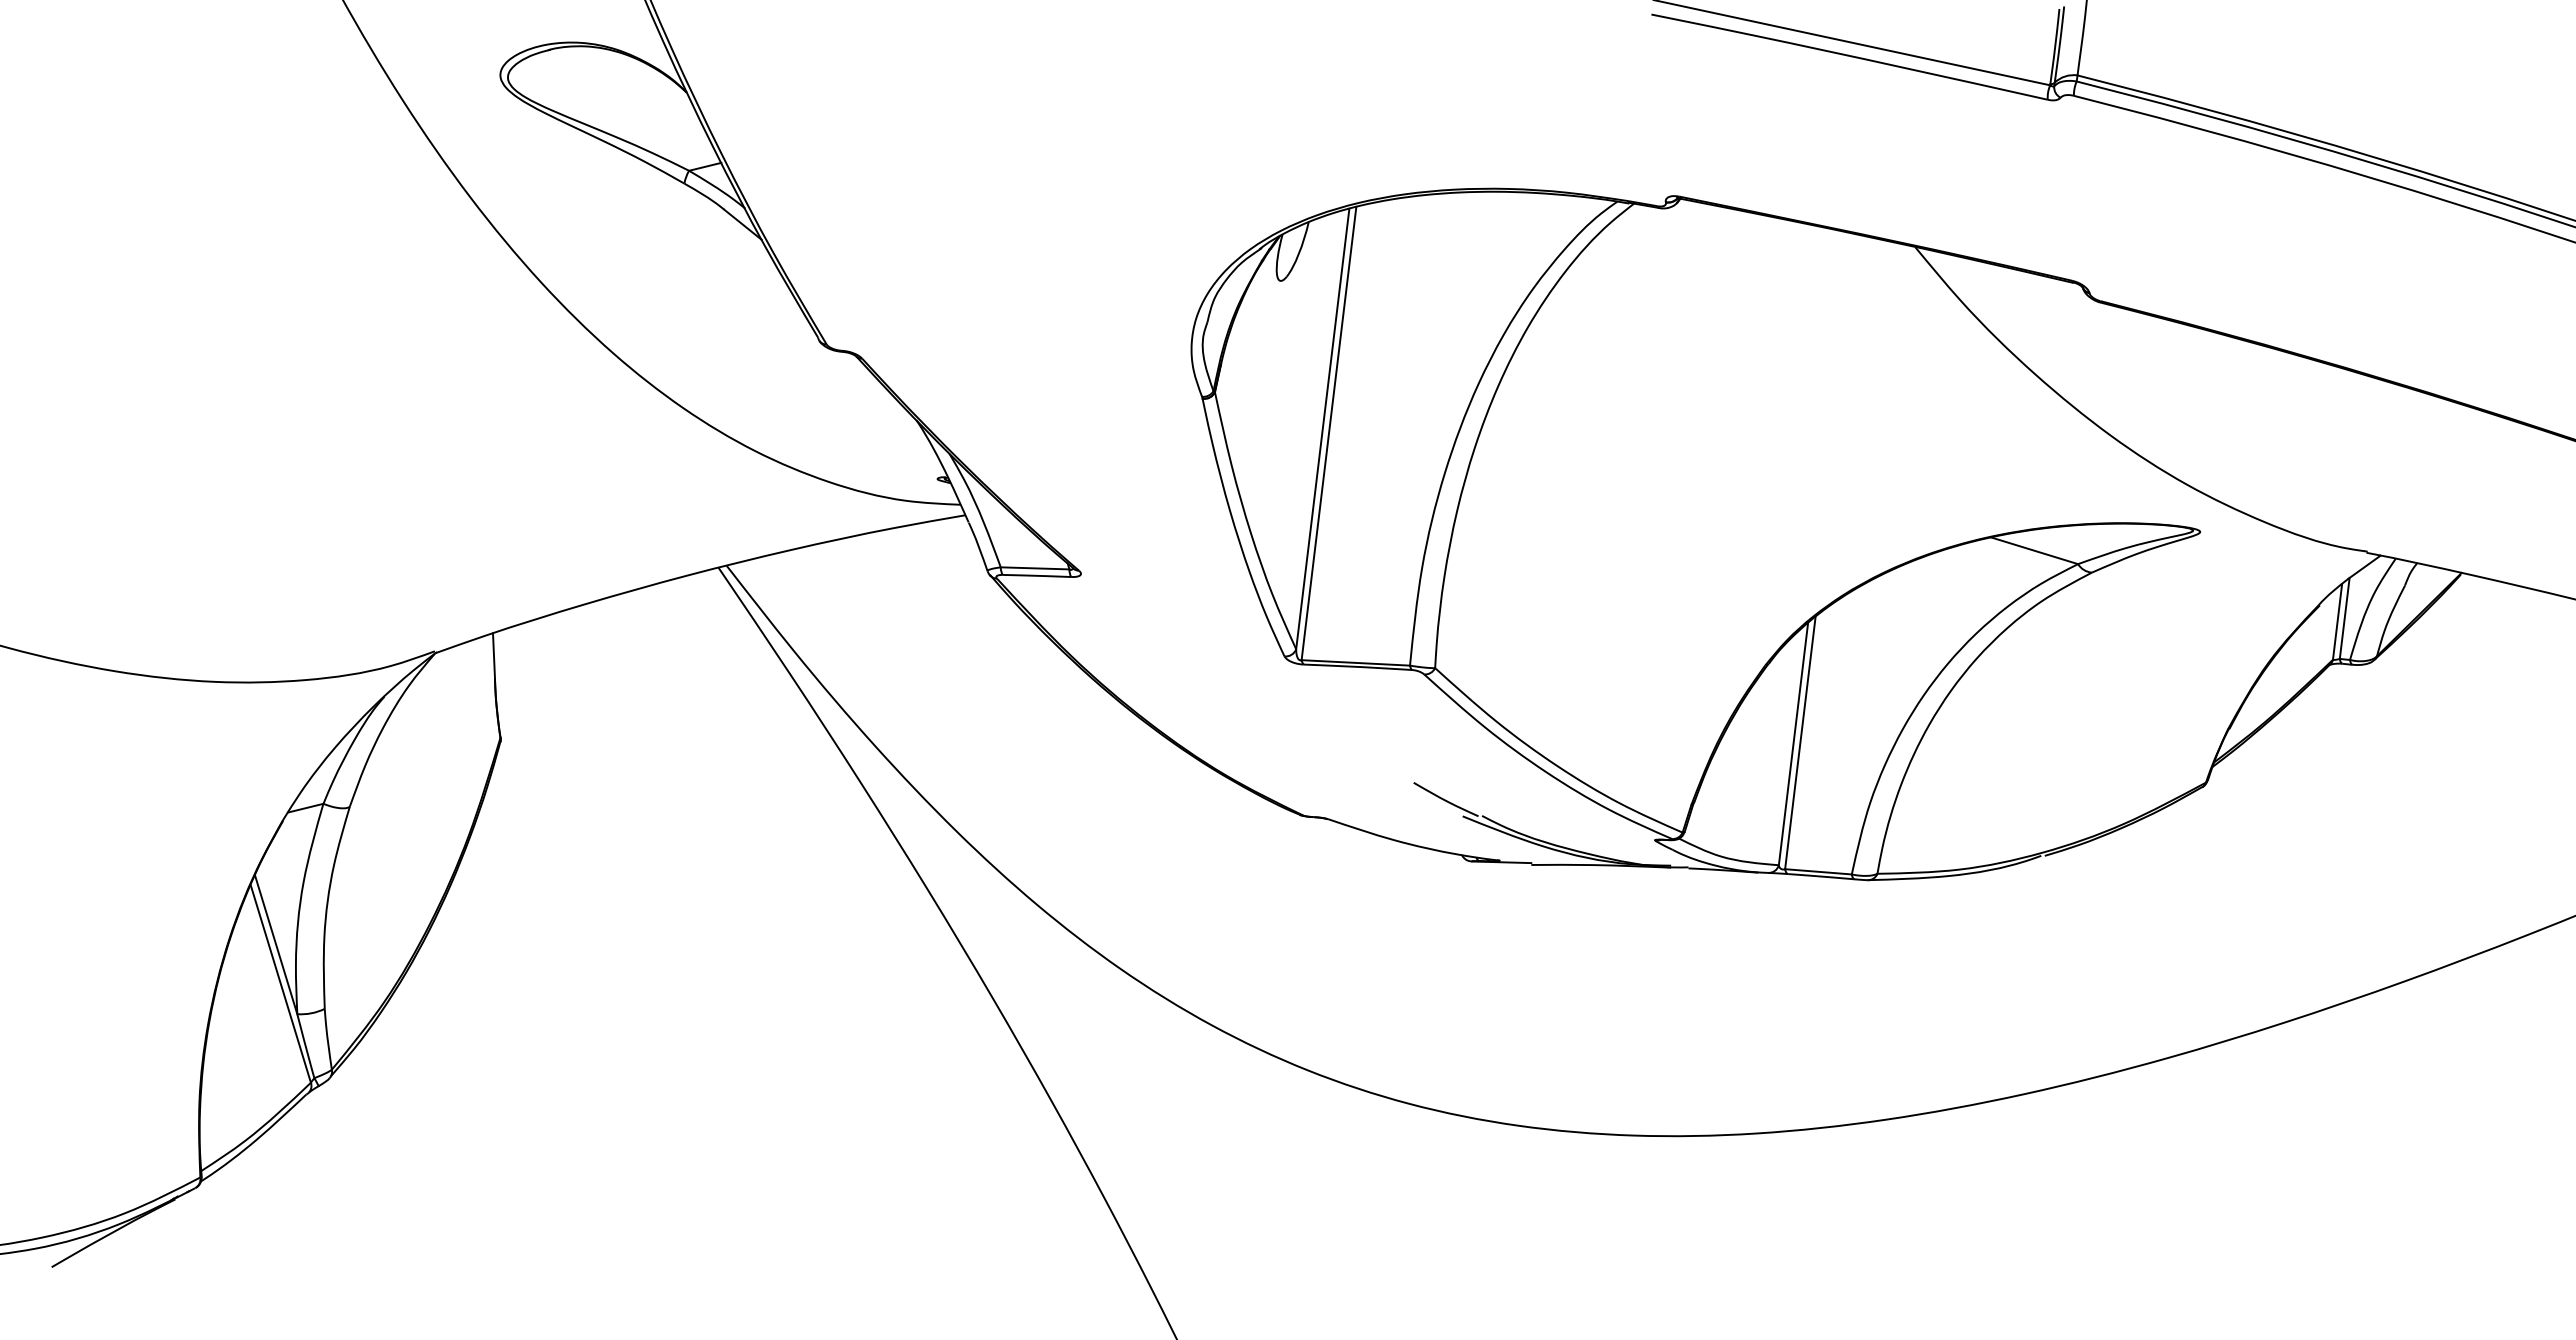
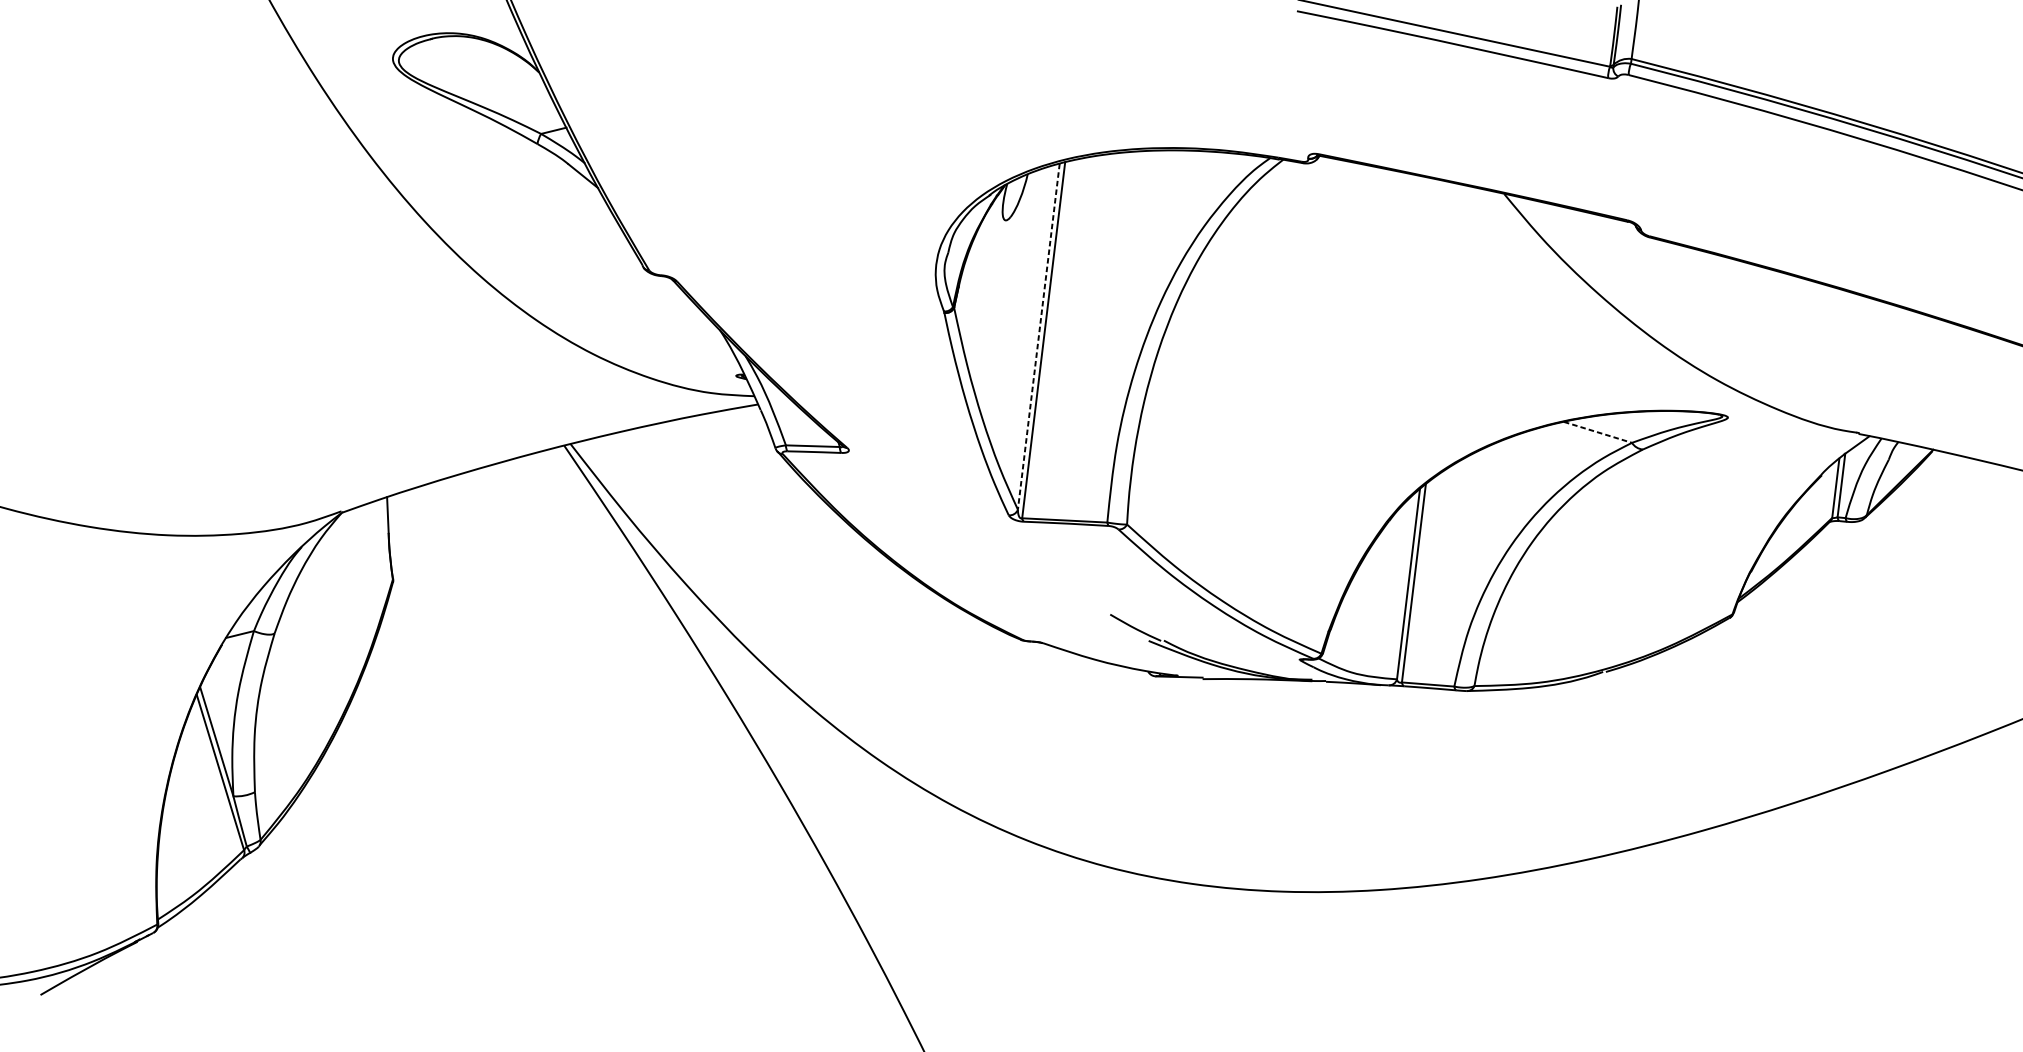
line: (1322, 429) -> (1038, 337), solid -> dashed
line: (2035, 550) -> (1598, 432), solid -> dashed

